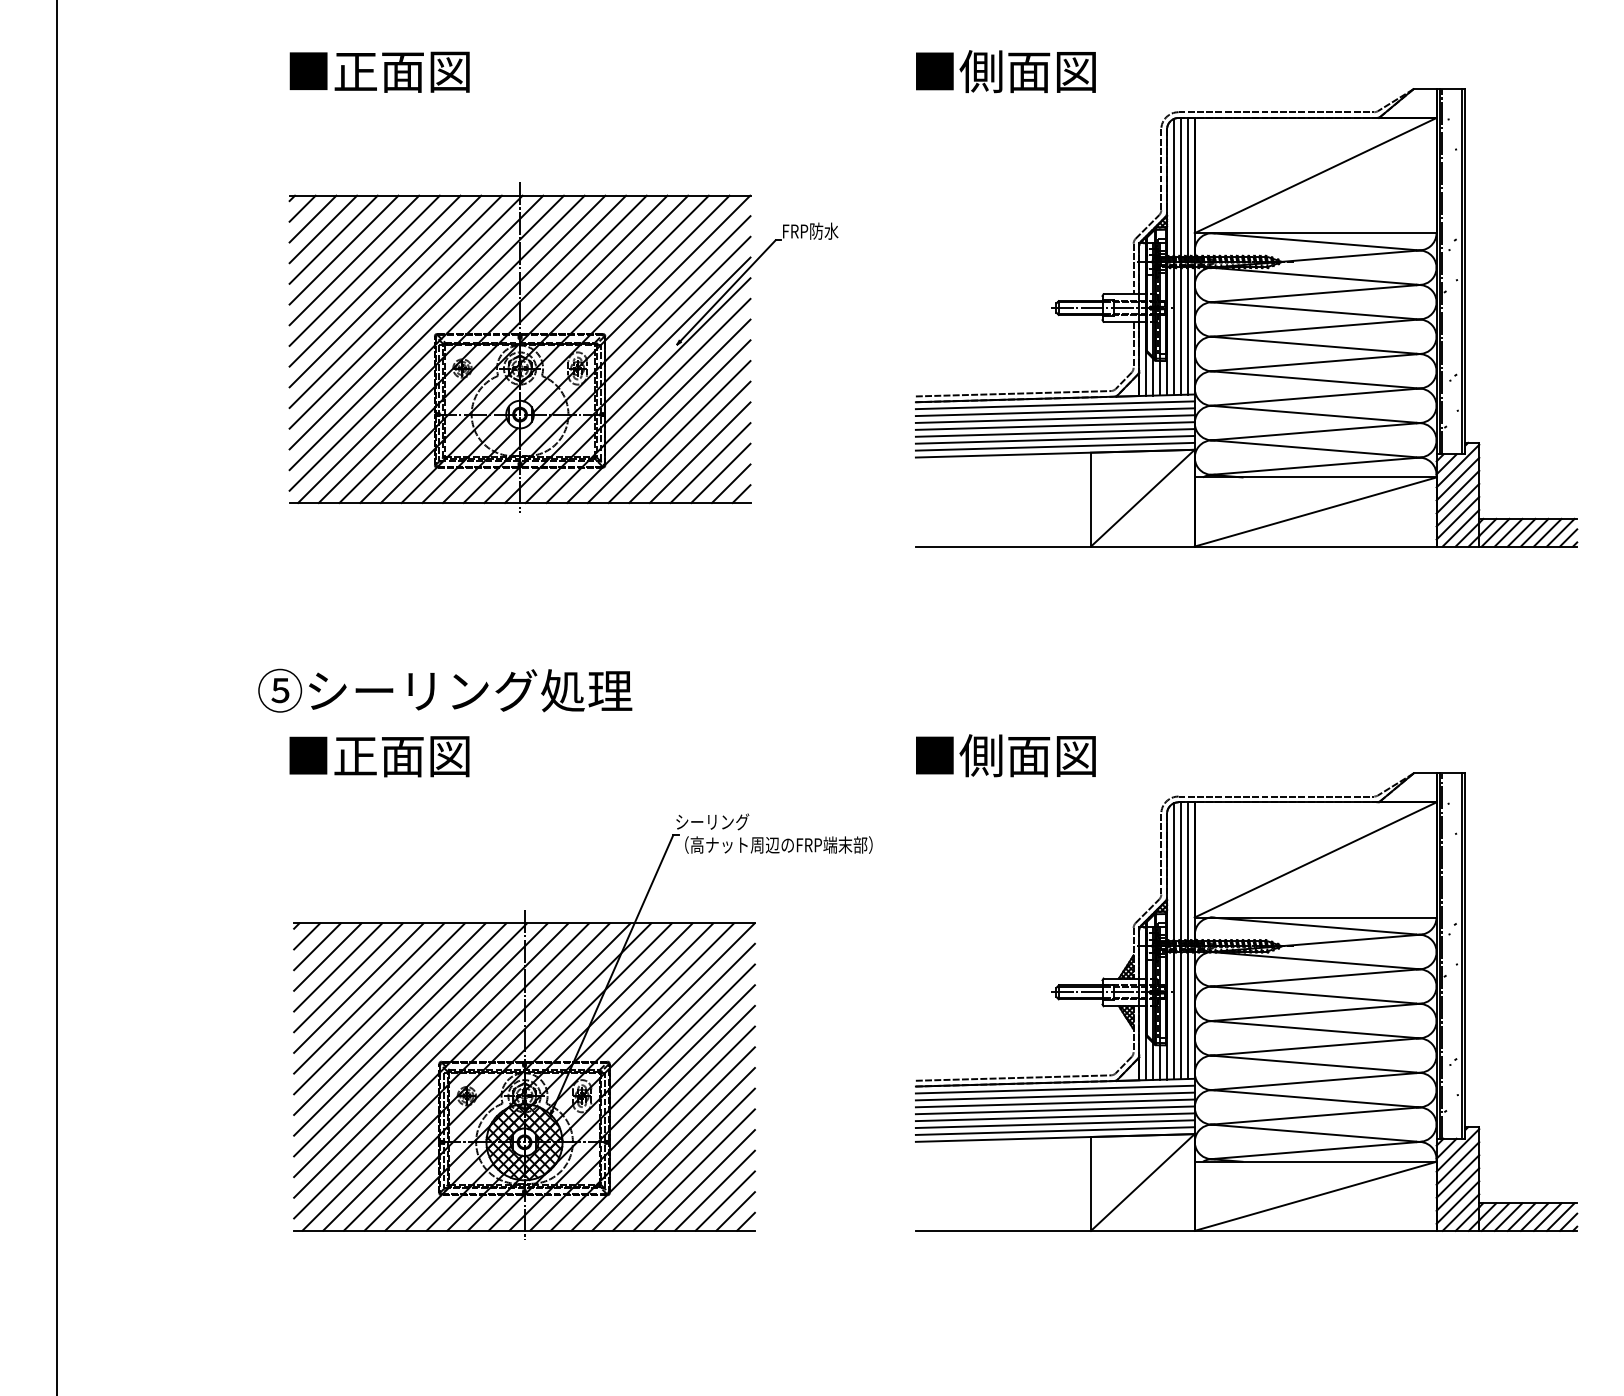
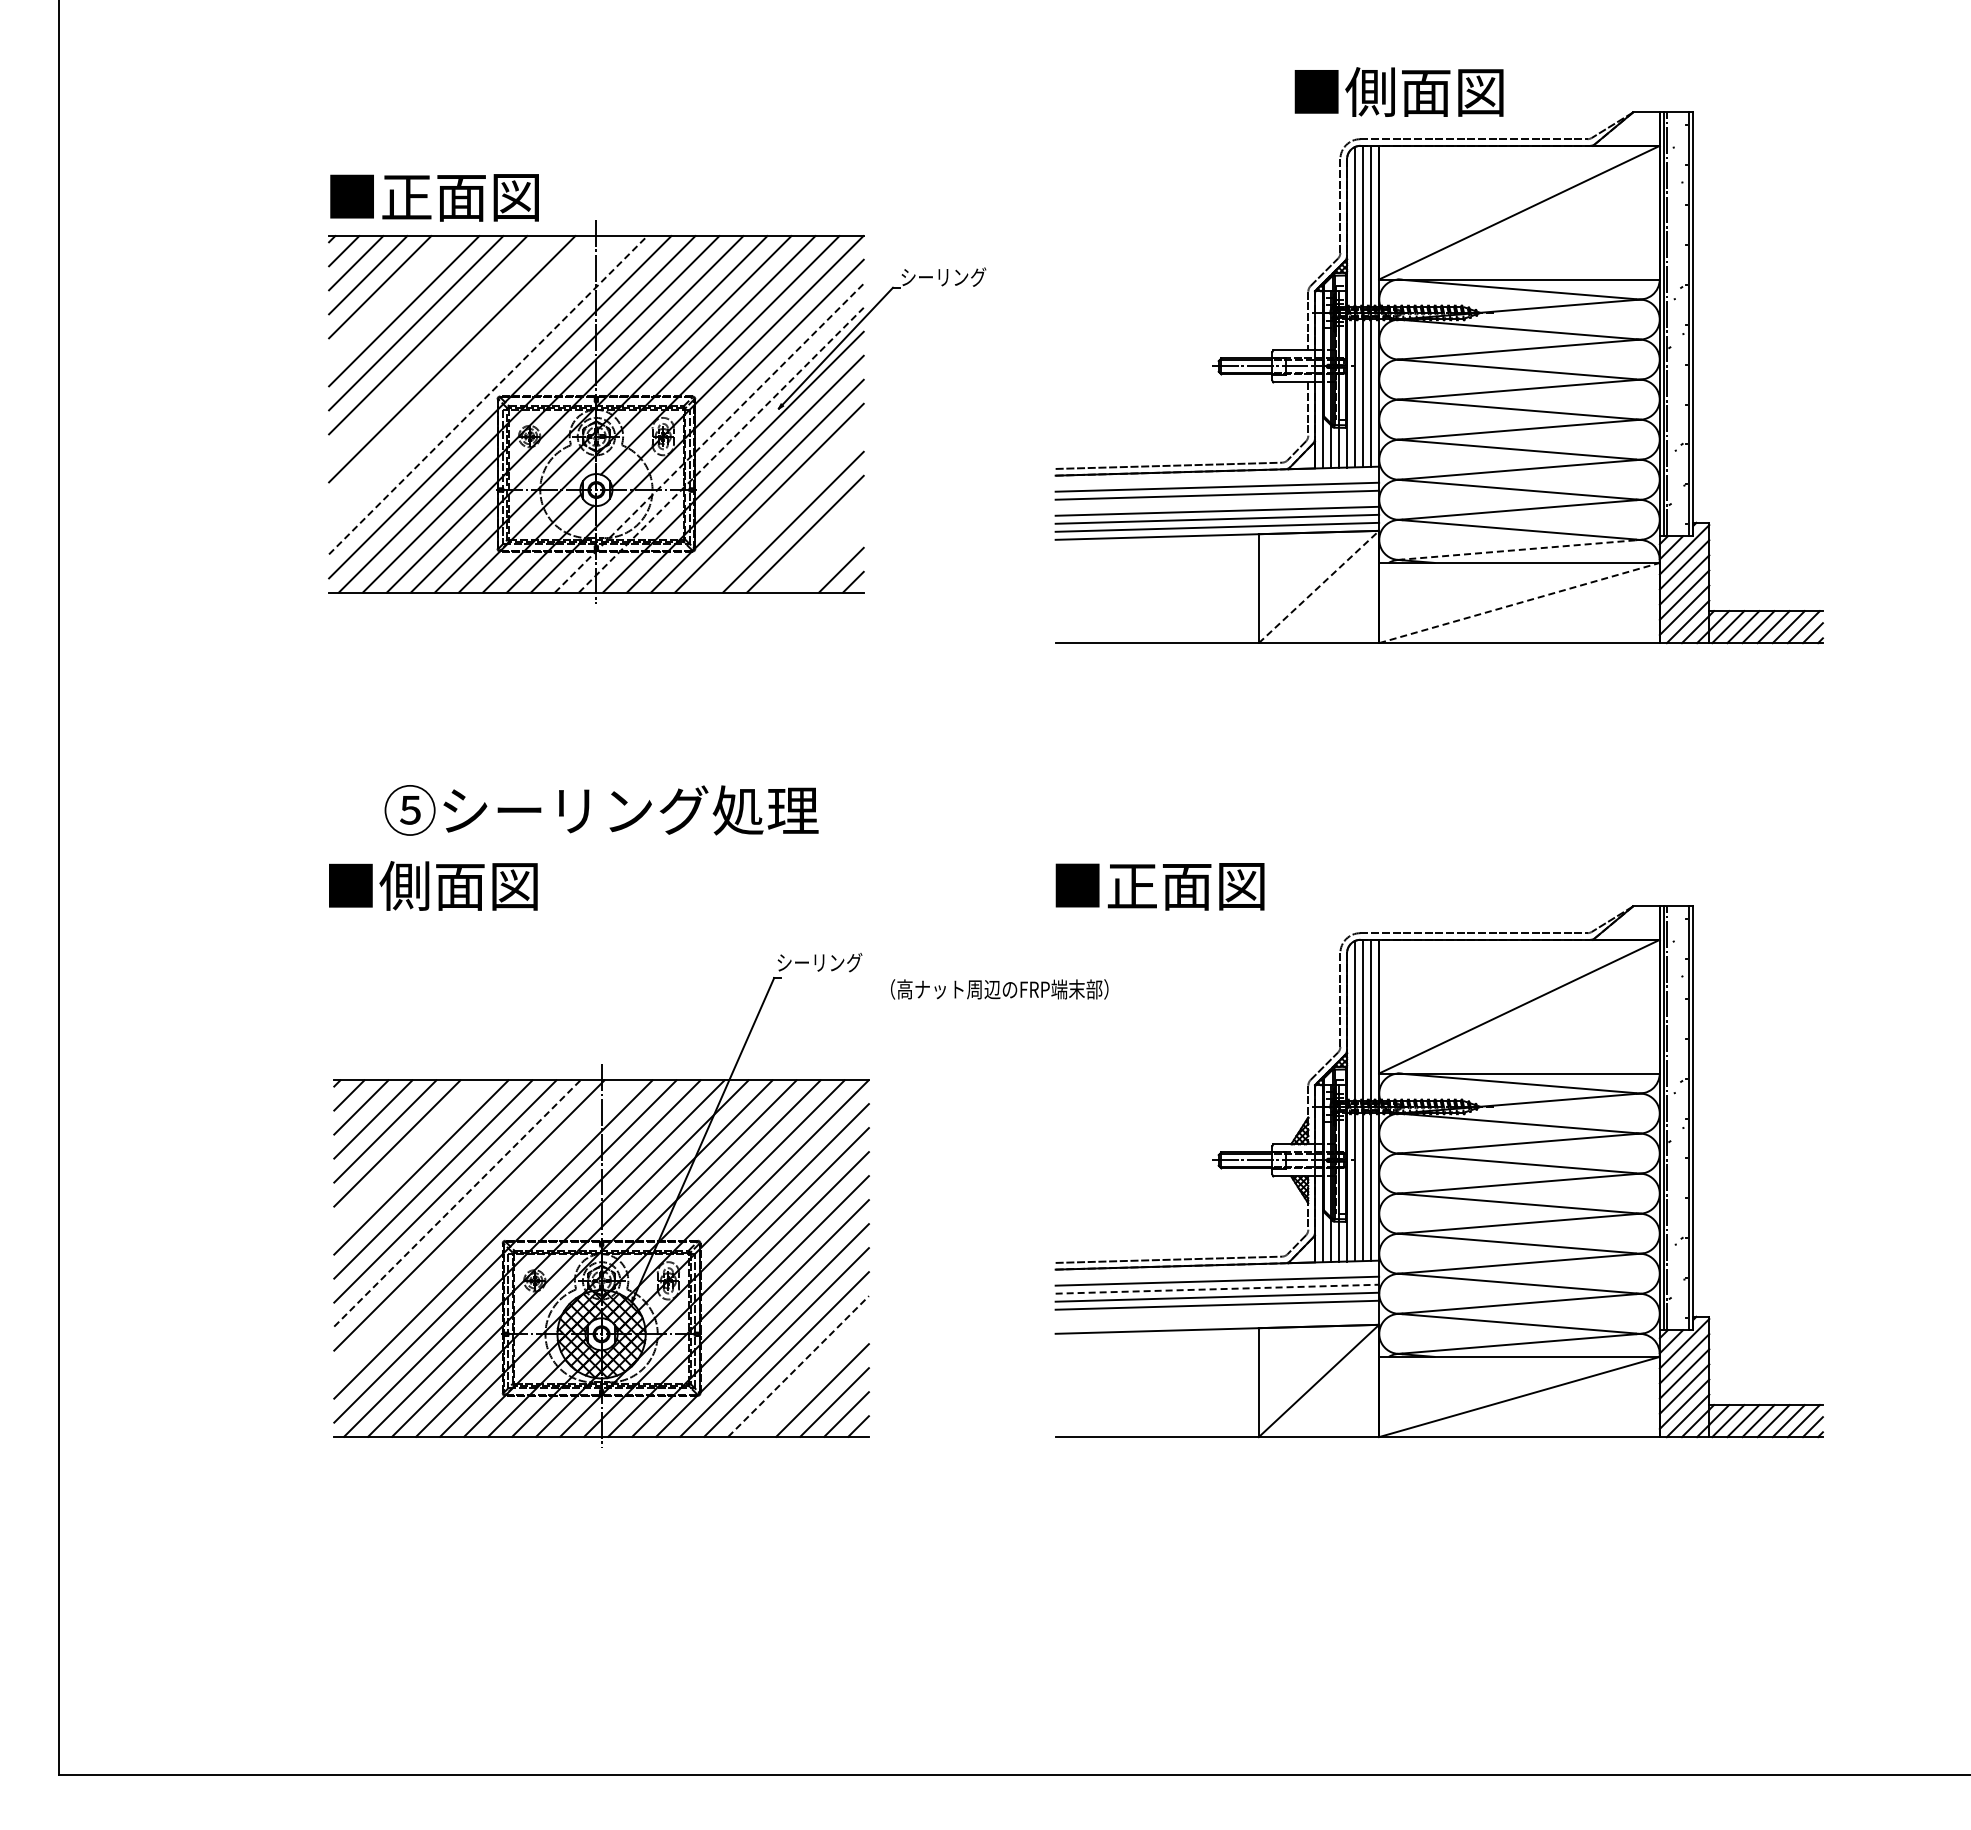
text: (379, 71) -> (434, 197), moved
text: (1005, 71) -> (1398, 91), moved
text: (819, 231) -> (943, 277), FRP防水 -> シーリング
line: (344, 250) -> (392, 299), removed
line: (385, 291) -> (440, 347), removed
line: (406, 312) -> (464, 371), removed
line: (416, 322) -> (476, 383), removed
line: (427, 332) -> (488, 394), solid -> dashed
line: (617, 369) -> (709, 437), solid -> dashed
line: (627, 379) -> (721, 449), solid -> dashed
line: (1055, 404) -> (1217, 478), removed
line: (1055, 425) -> (1217, 502), removed
line: (679, 431) -> (781, 509), removed
line: (710, 462) -> (817, 545), removed
line: (1316, 465) -> (1520, 549), solid -> dashed
line: (720, 472) -> (829, 557), removed
line: (1143, 497) -> (1319, 586), solid -> dashed
line: (1315, 512) -> (1519, 603), solid -> dashed
text: (445, 690) -> (601, 810), moved
text: (354, 755) -> (404, 885), ■正面図 -> ■側面図
text: (981, 755) -> (1131, 885), ■側面図 -> ■正面図
text: (778, 845) -> (999, 989), moved
line: (358, 988) -> (409, 1155), removed
line: (400, 1029) -> (457, 1203), solid -> dashed
line: (421, 1050) -> (481, 1227), removed
line: (1055, 1089) -> (1217, 1272), removed
line: (1055, 1103) -> (1217, 1289), solid -> dashed
line: (1055, 1123) -> (1217, 1312), removed
line: (1055, 1130) -> (1217, 1320), removed
line: (694, 1170) -> (798, 1366), solid -> dashed
line: (704, 1180) -> (810, 1378), removed

